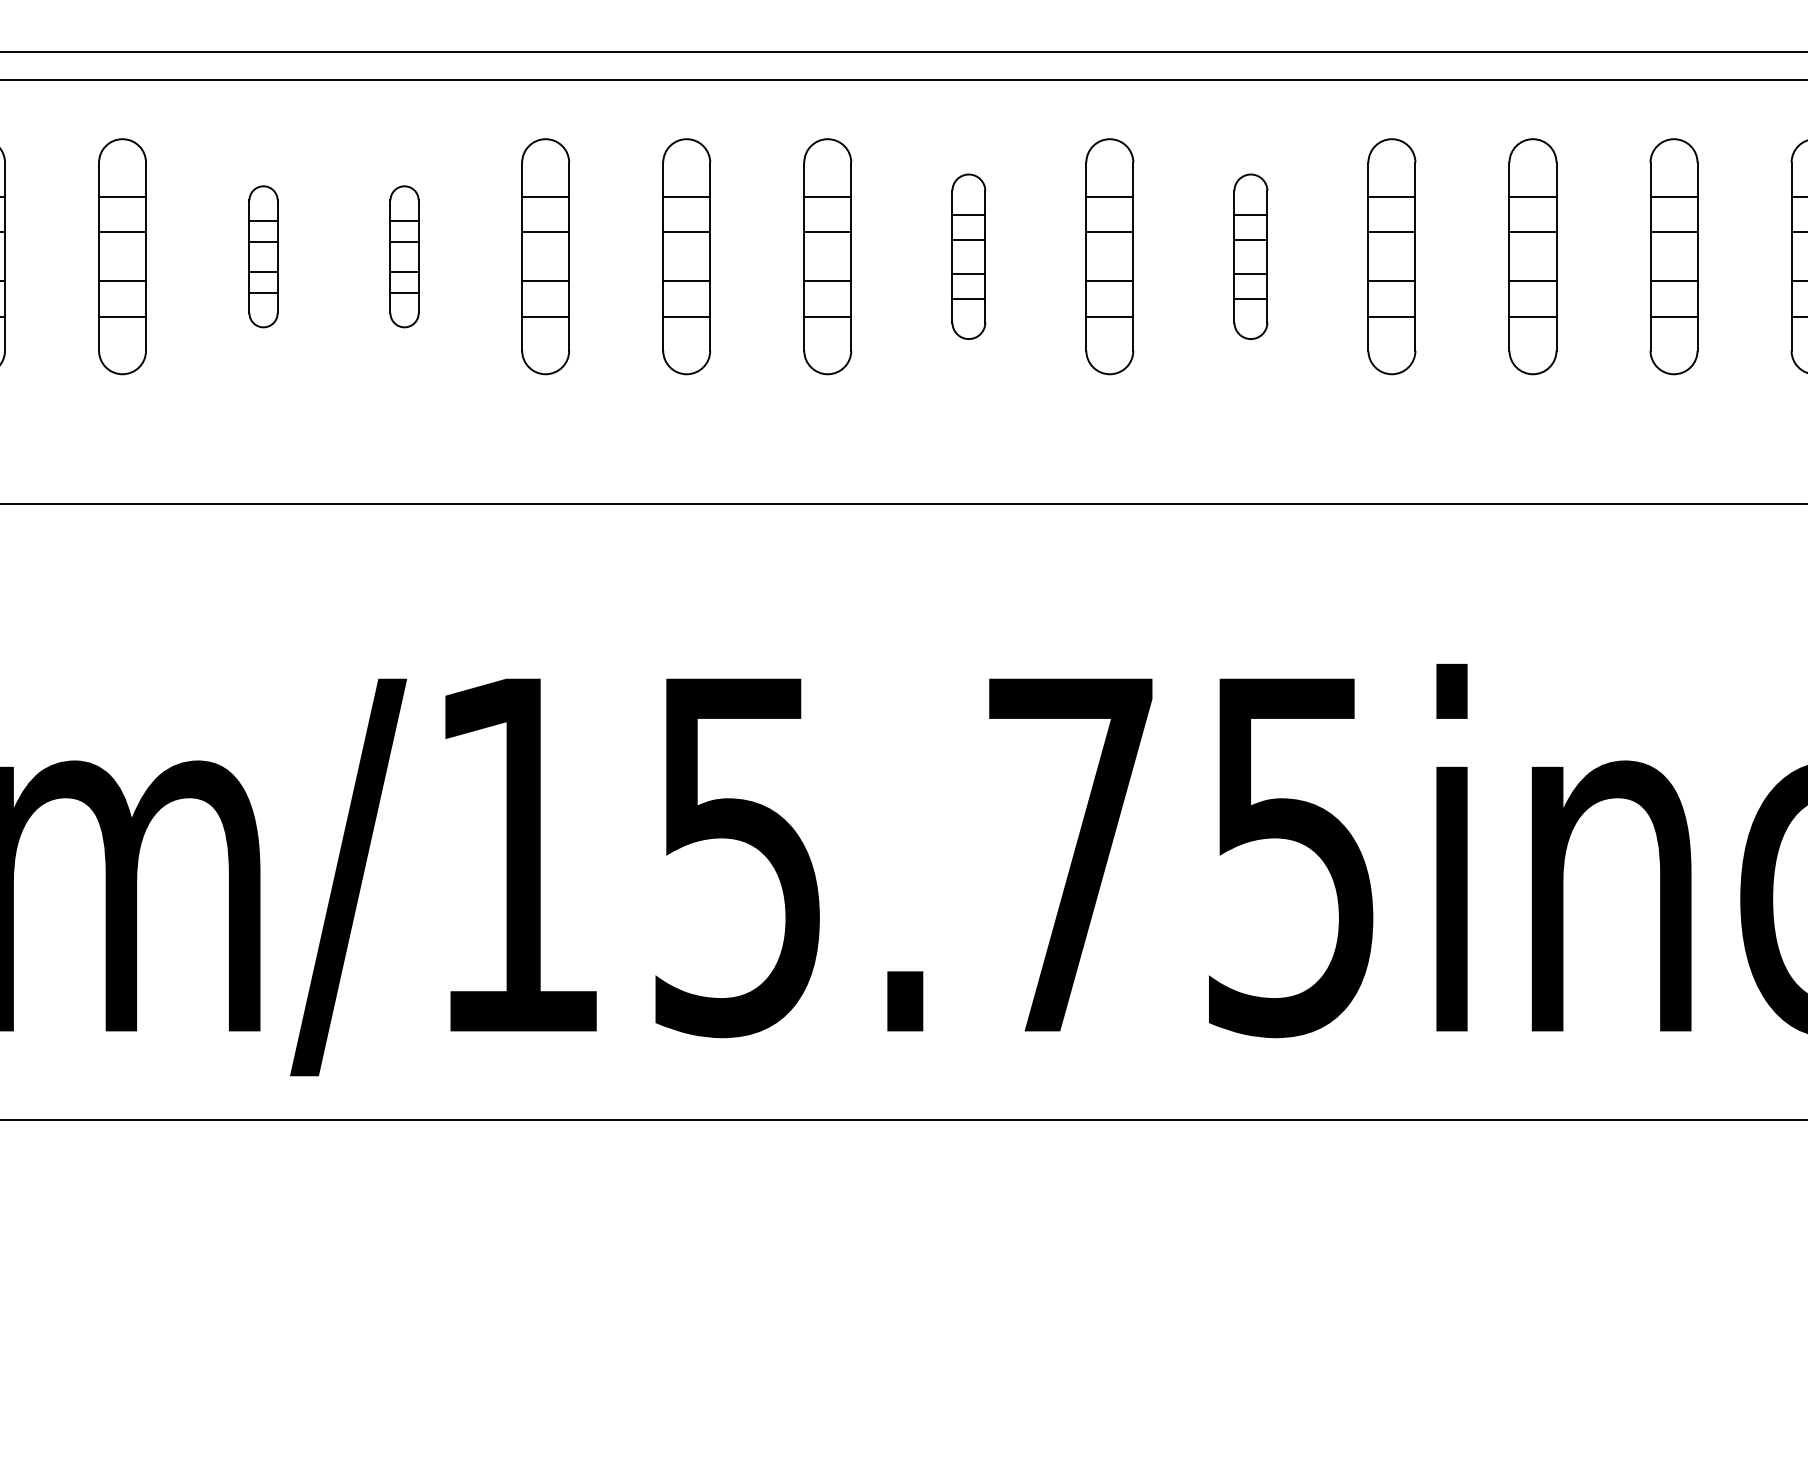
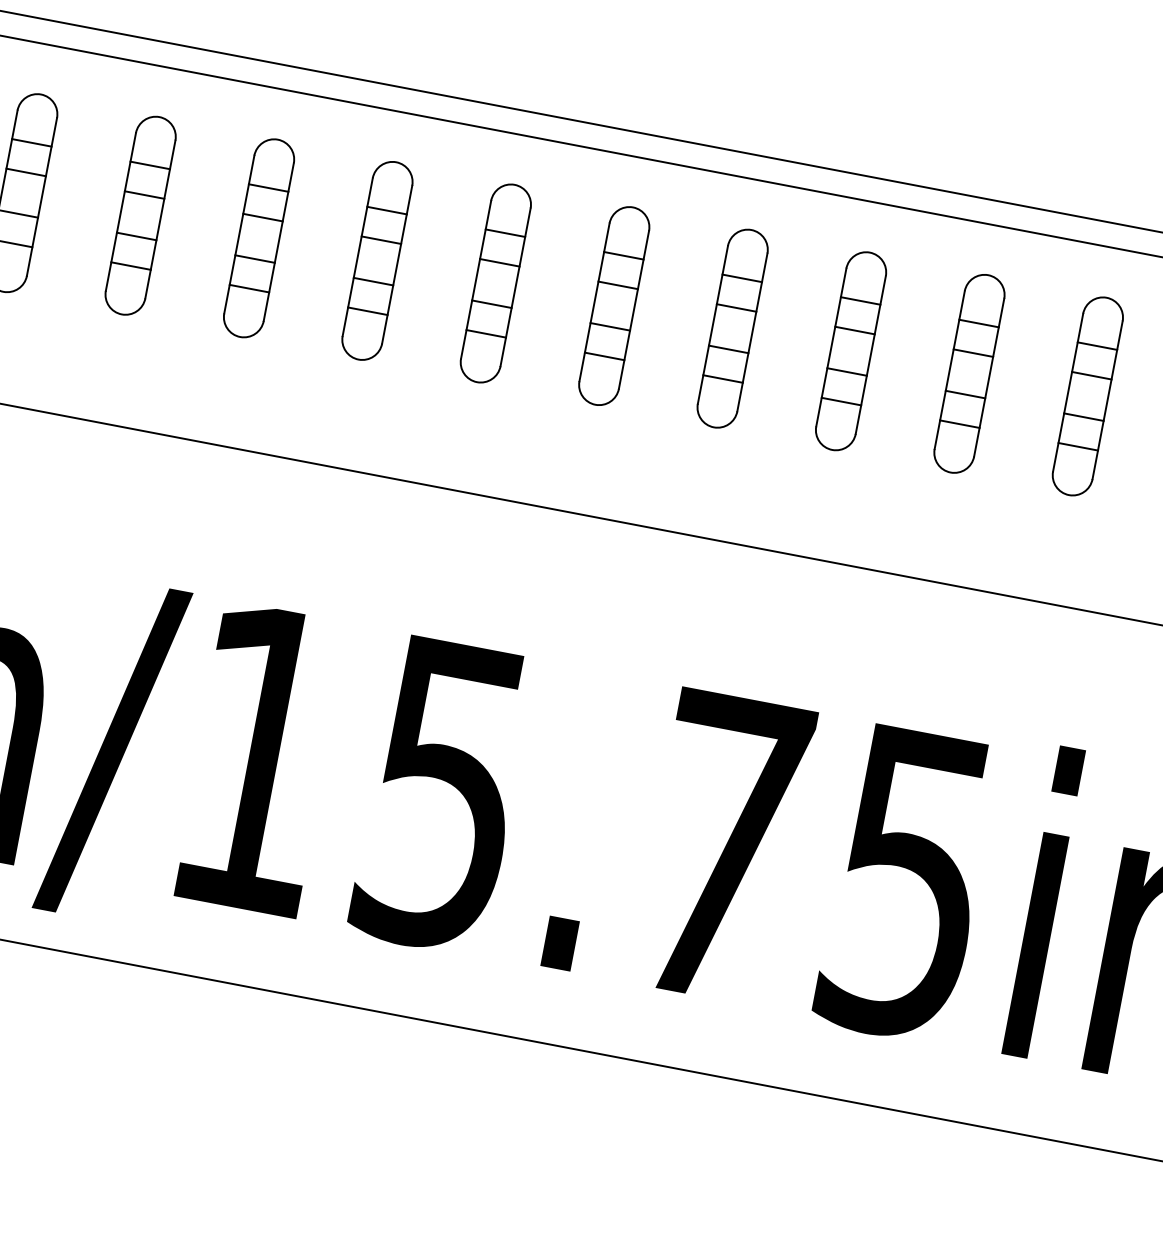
part: (263, 256) -> (140, 215), size x1.67
part: (404, 256) -> (258, 238), size x1.67
part: (968, 256) -> (732, 328), size x1.43
part: (1250, 256) -> (969, 373), size x1.43

